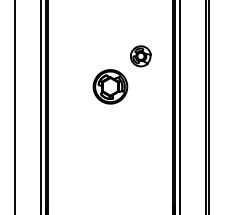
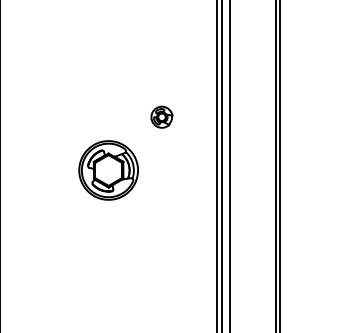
part: (140, 56) -> (161, 117), size x0.6

